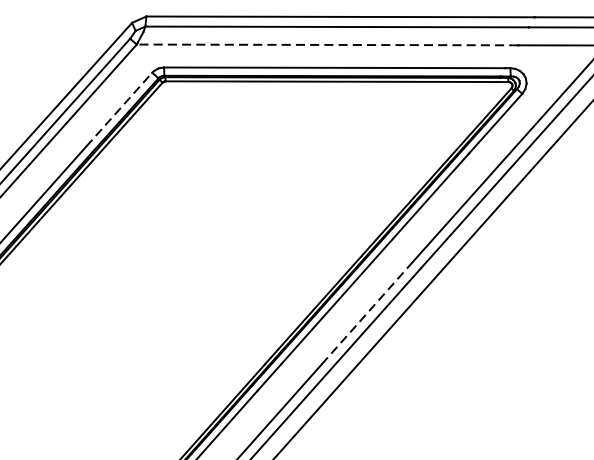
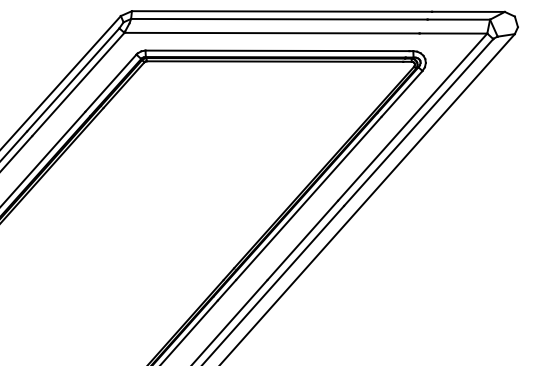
line: (326, 45) -> (271, 33), dashed -> solid
line: (120, 108) -> (111, 82), dashed -> solid
line: (368, 311) -> (303, 239), dashed -> solid

